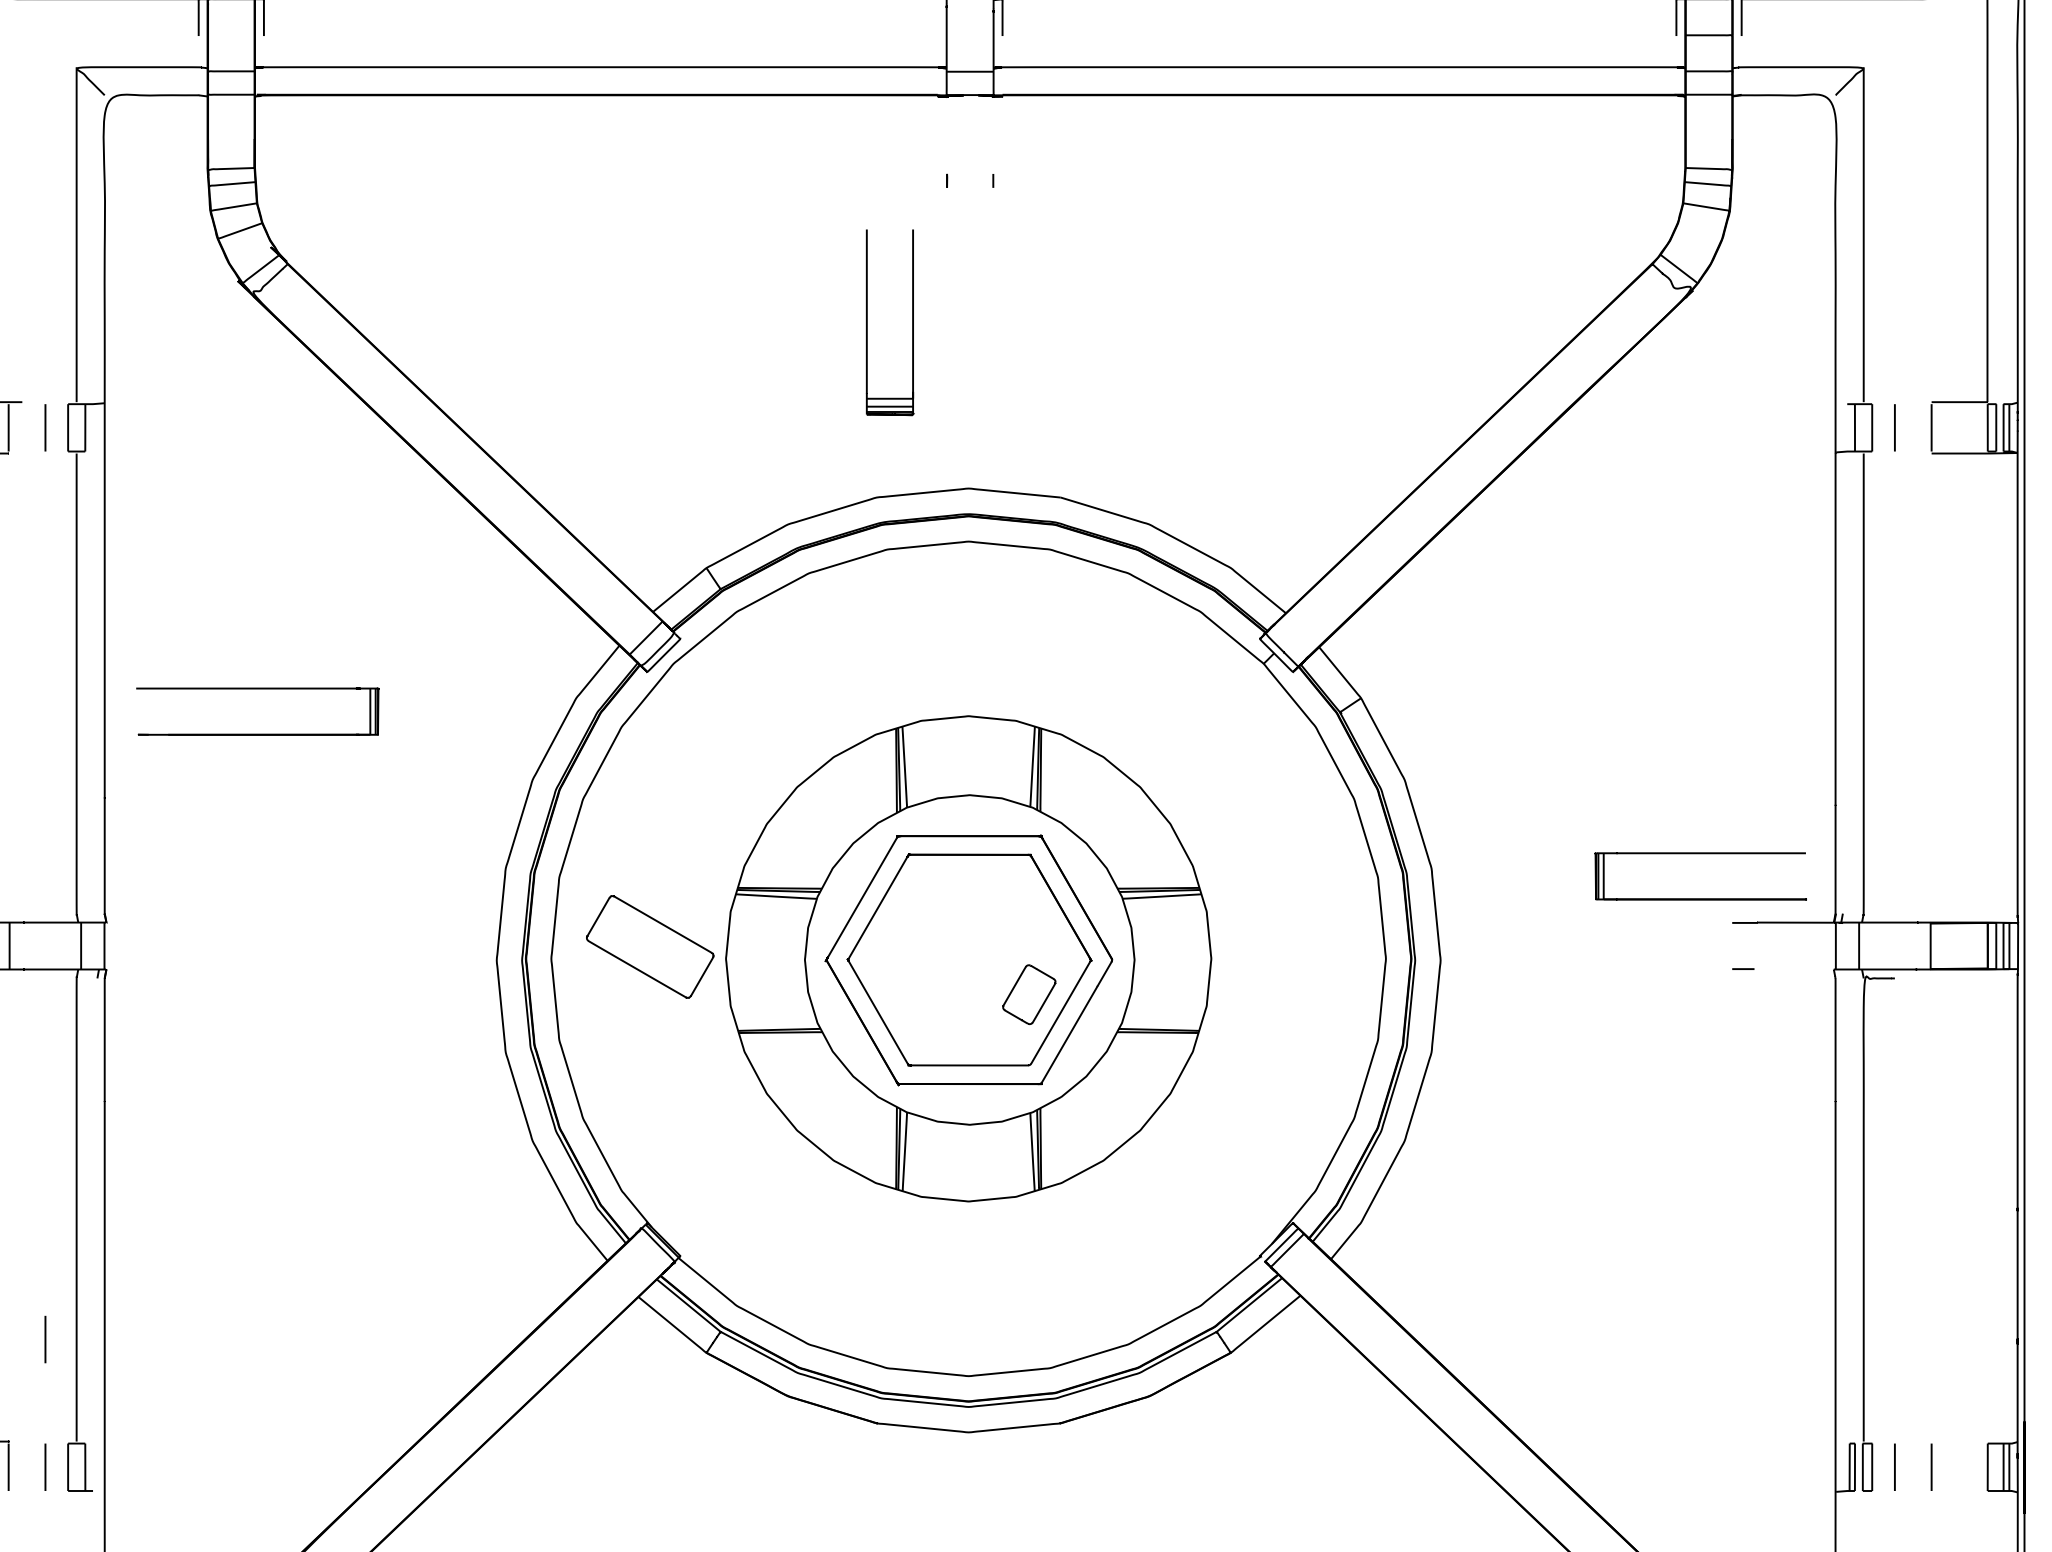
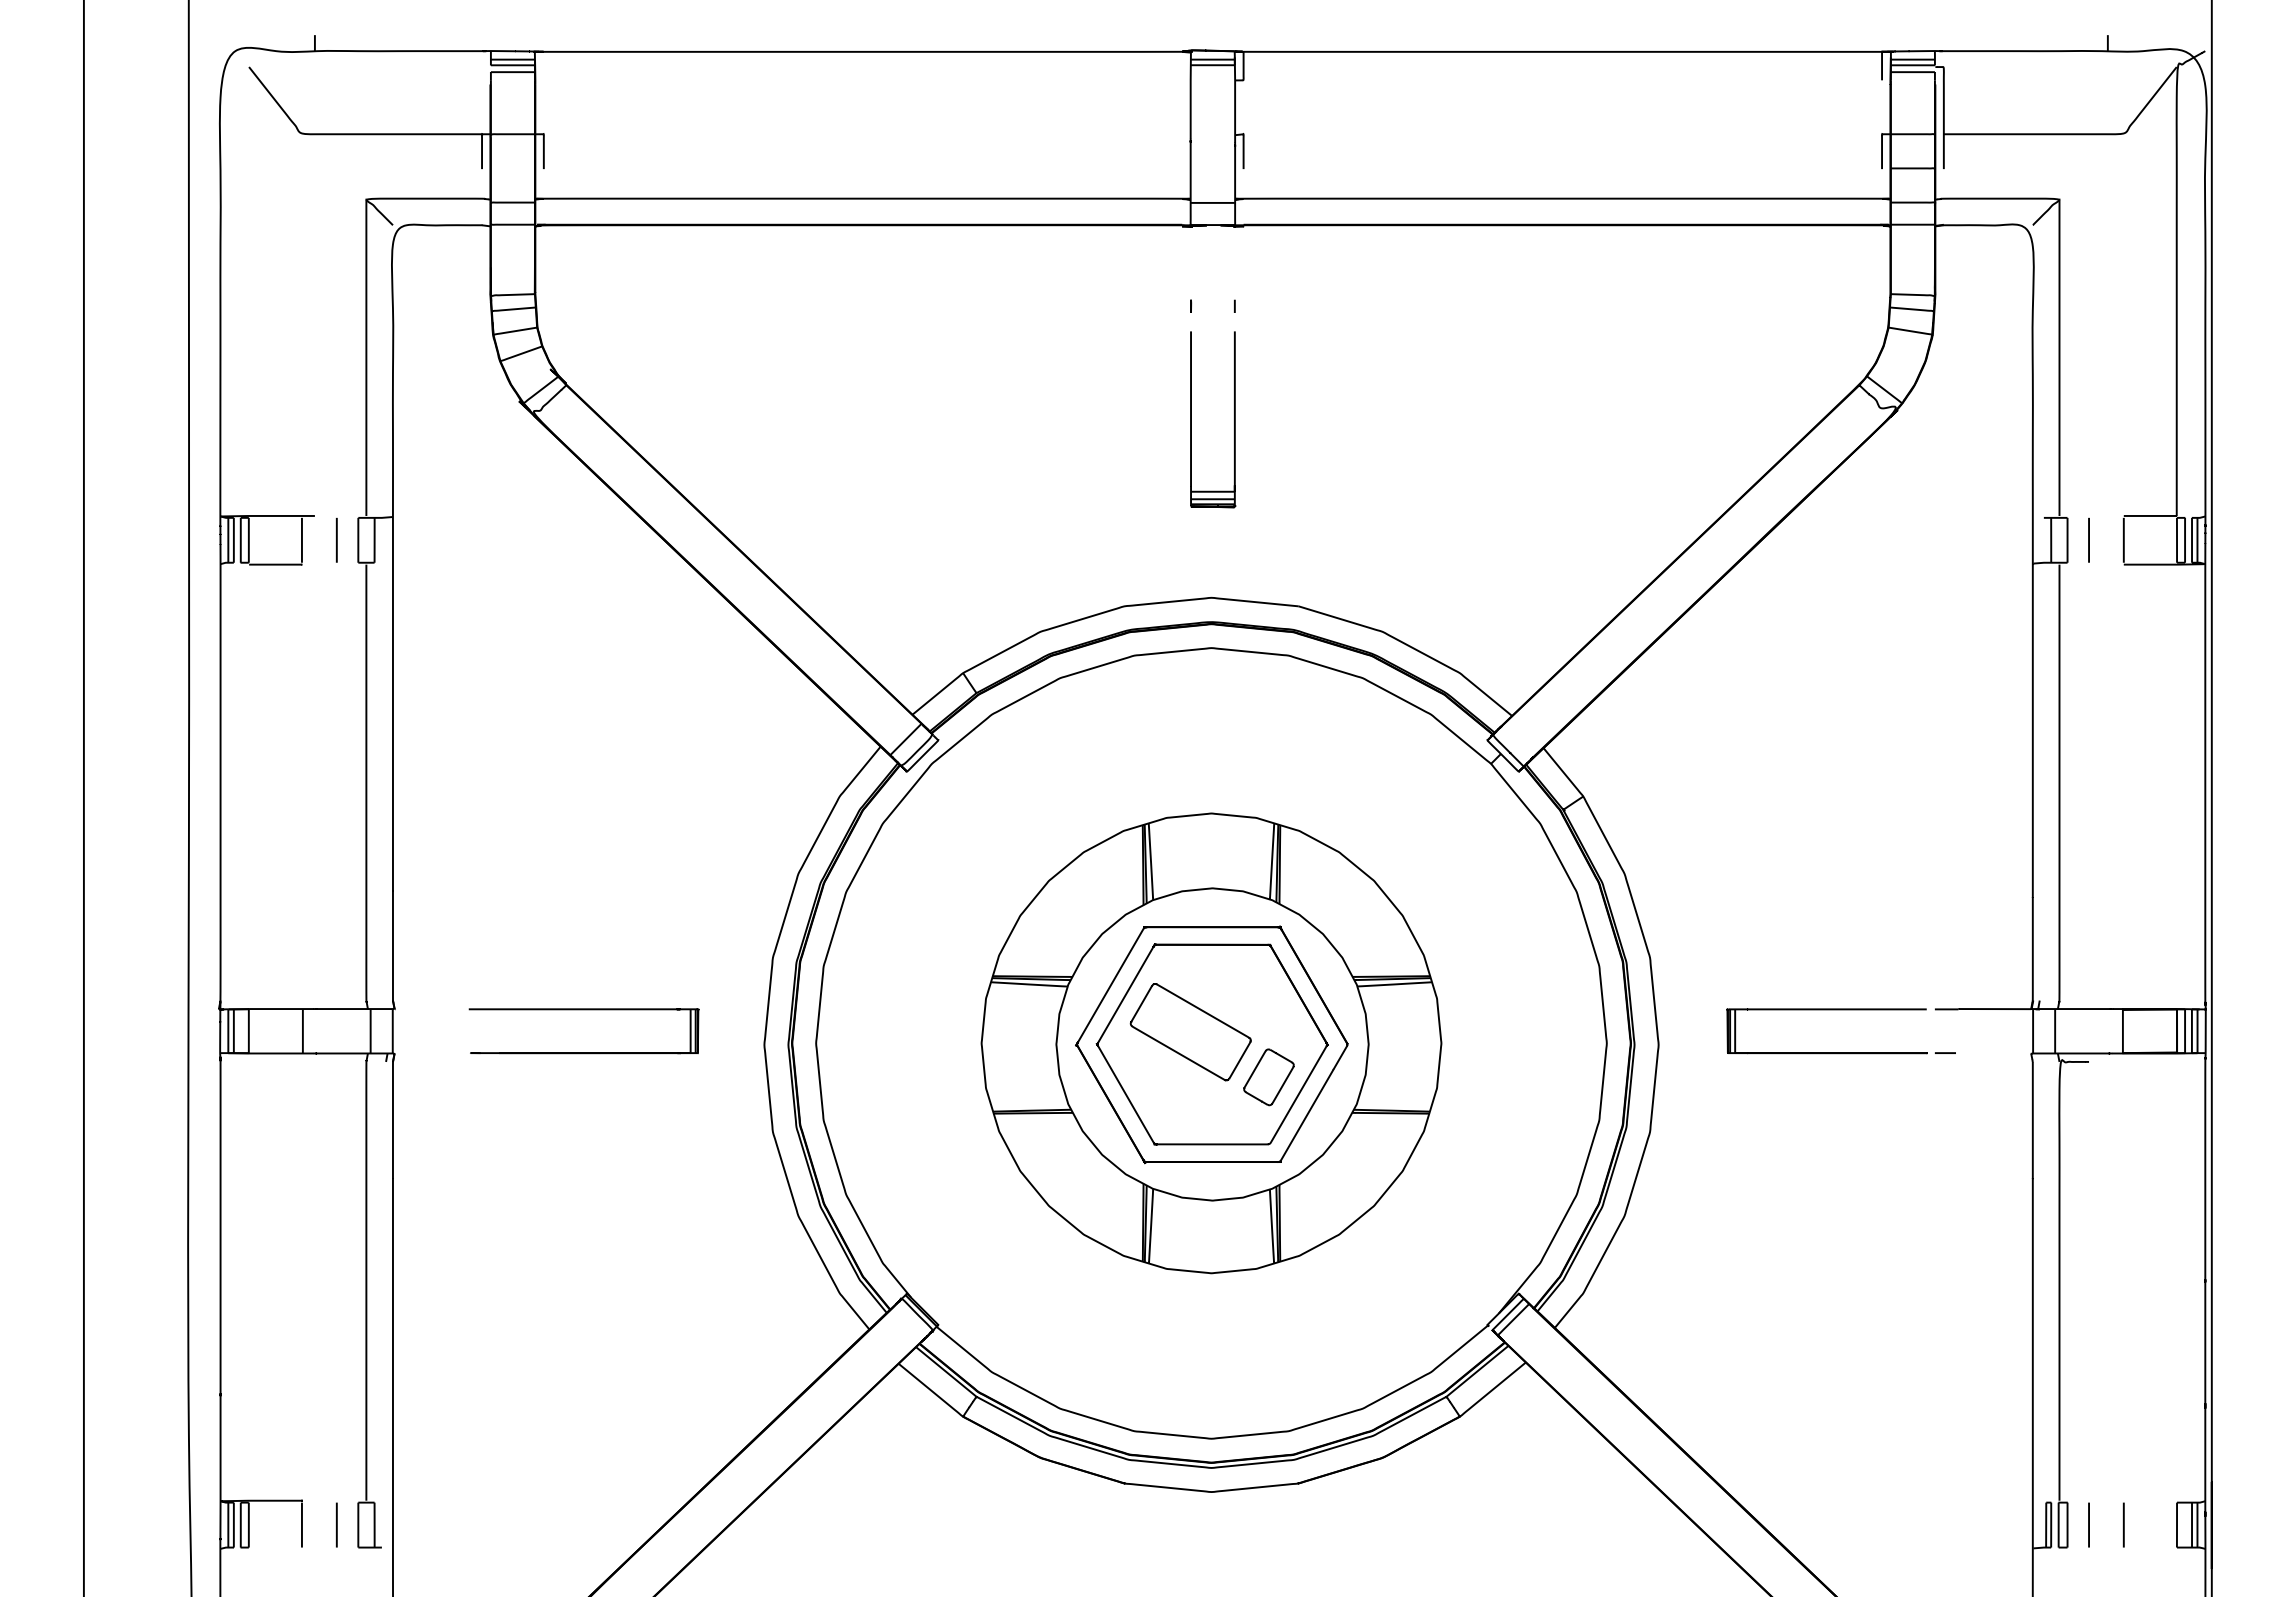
part: (912, 322) -> (1234, 419), moved
part: (257, 689) -> (583, 1010), moved
part: (1700, 854) -> (1826, 1010), moved
part: (649, 947) -> (1190, 1032), moved
line: (45, 1338) -> (336, 1403), removed

